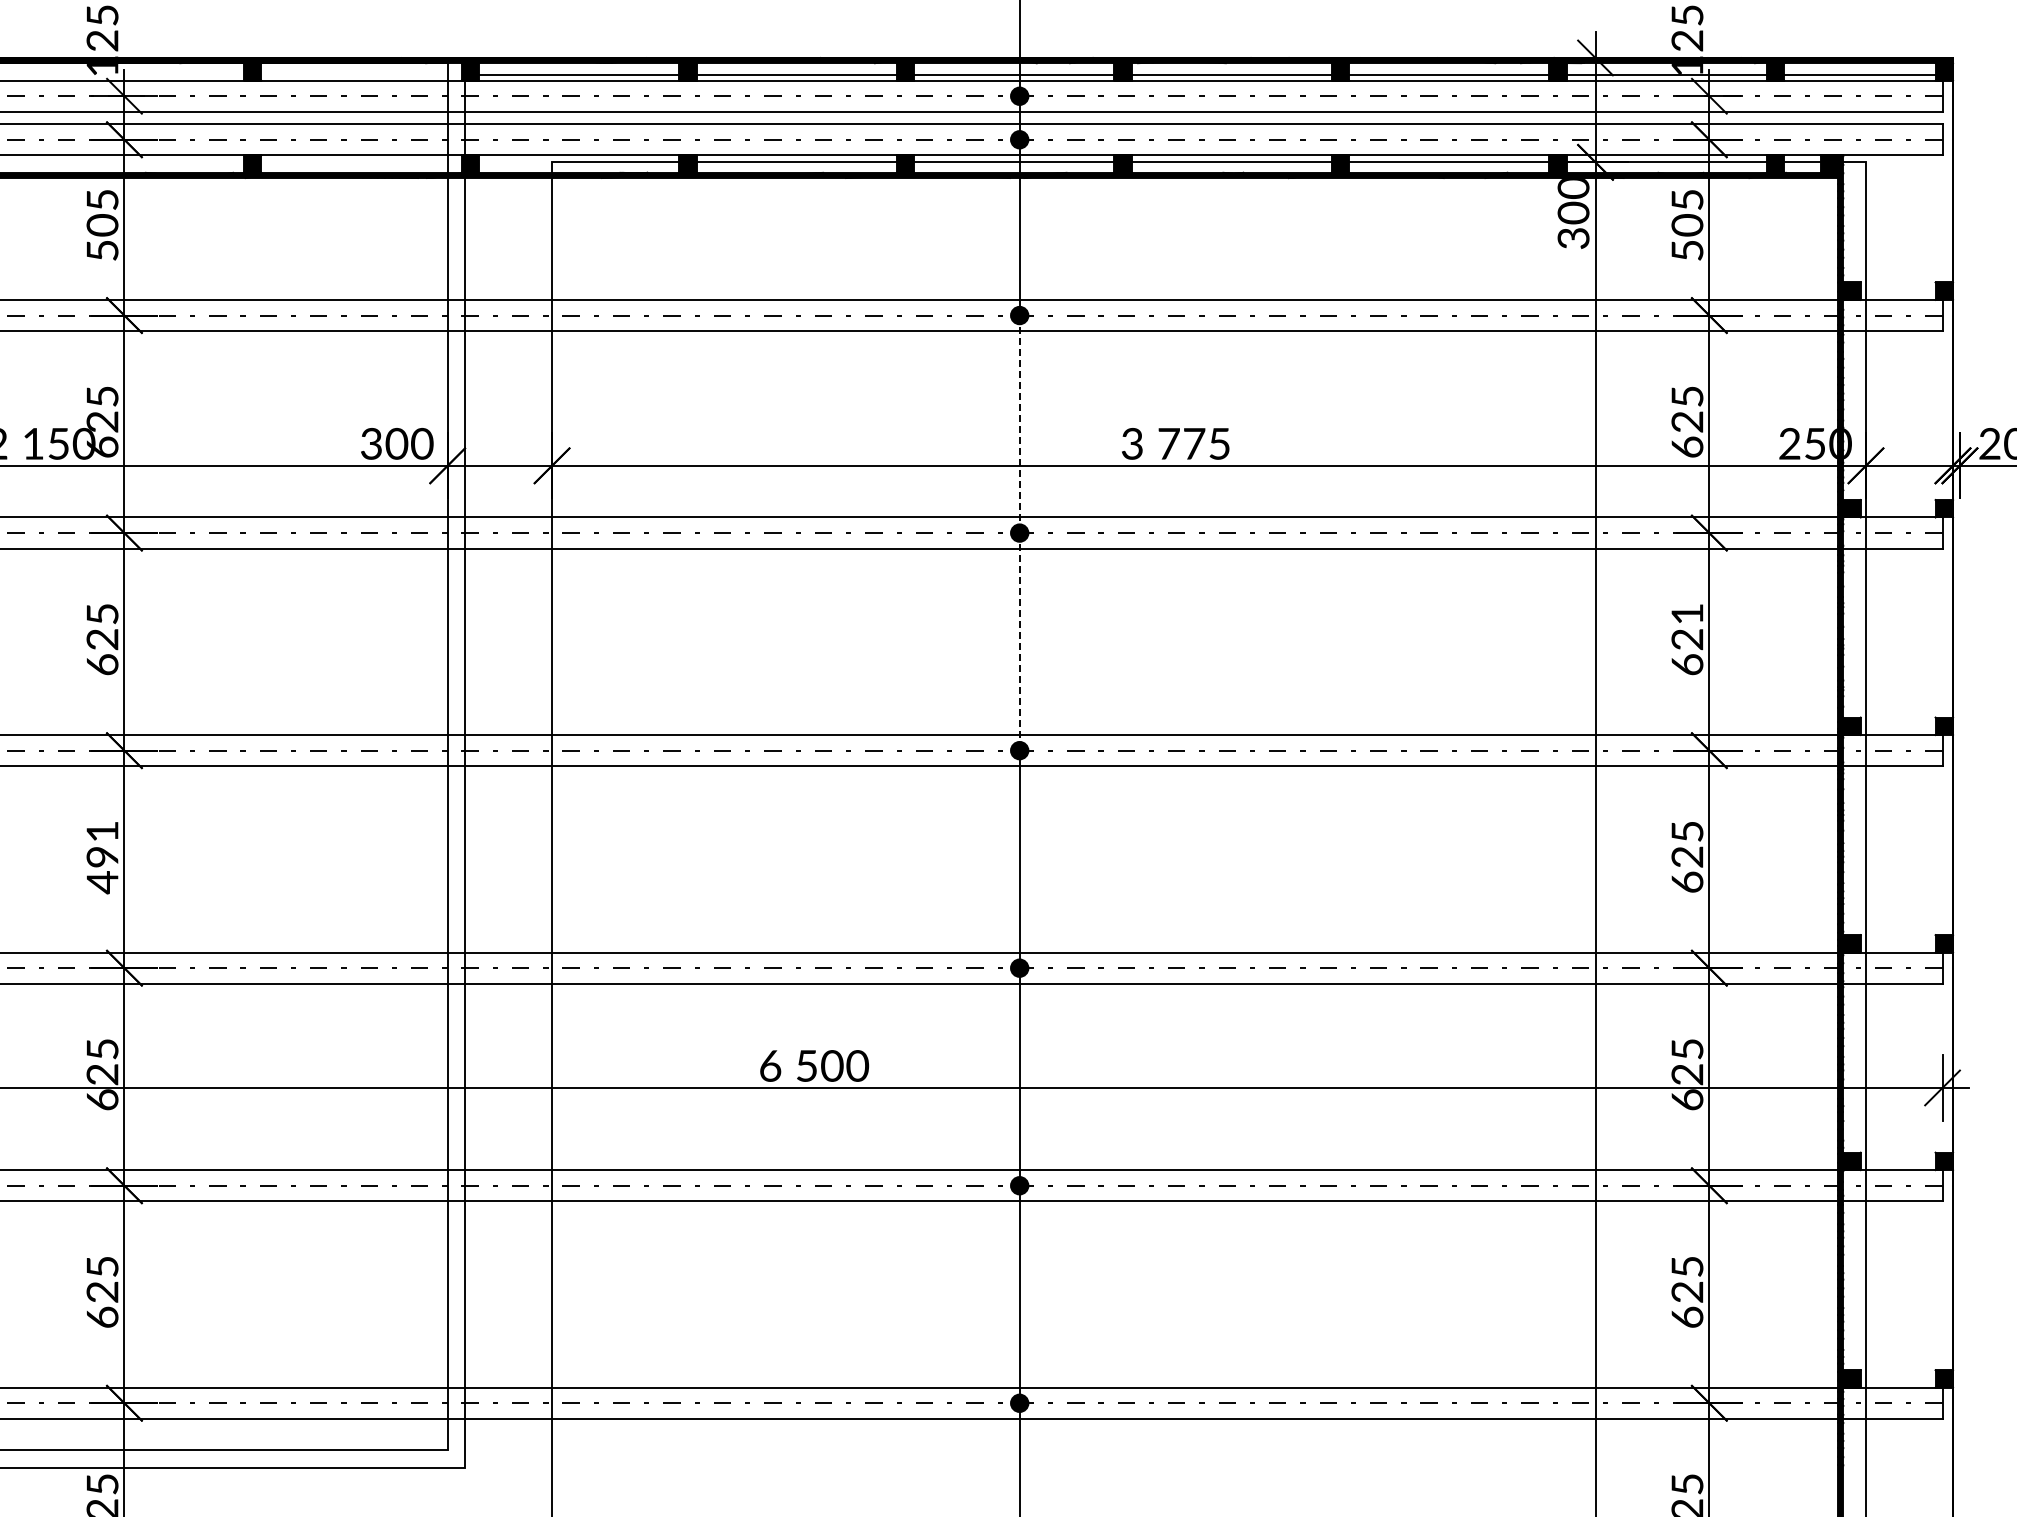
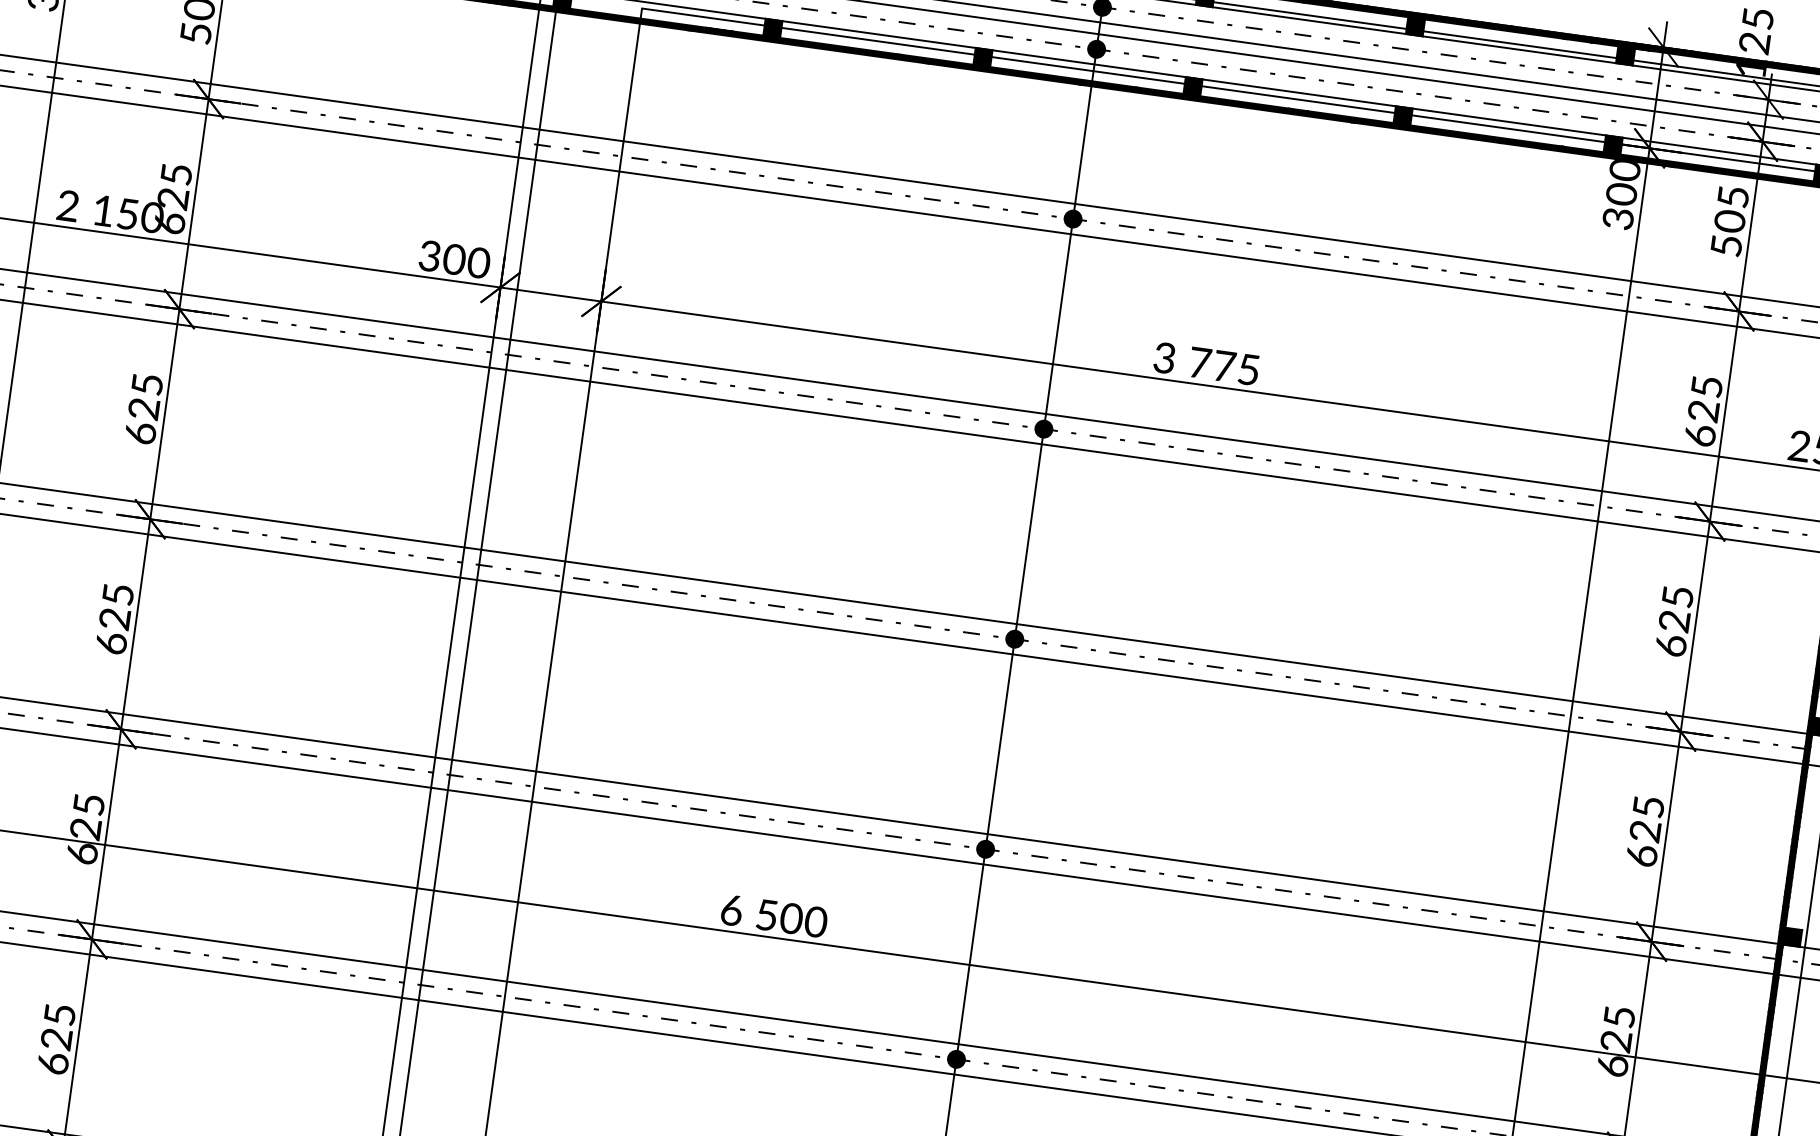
line: (1019, 420) -> (1058, 320), dashed -> solid
text: (1687, 614) -> (1677, 597), 621 -> 625
line: (1019, 638) -> (1029, 530), dashed -> solid
text: (102, 858) -> (114, 620), 491 -> 625

